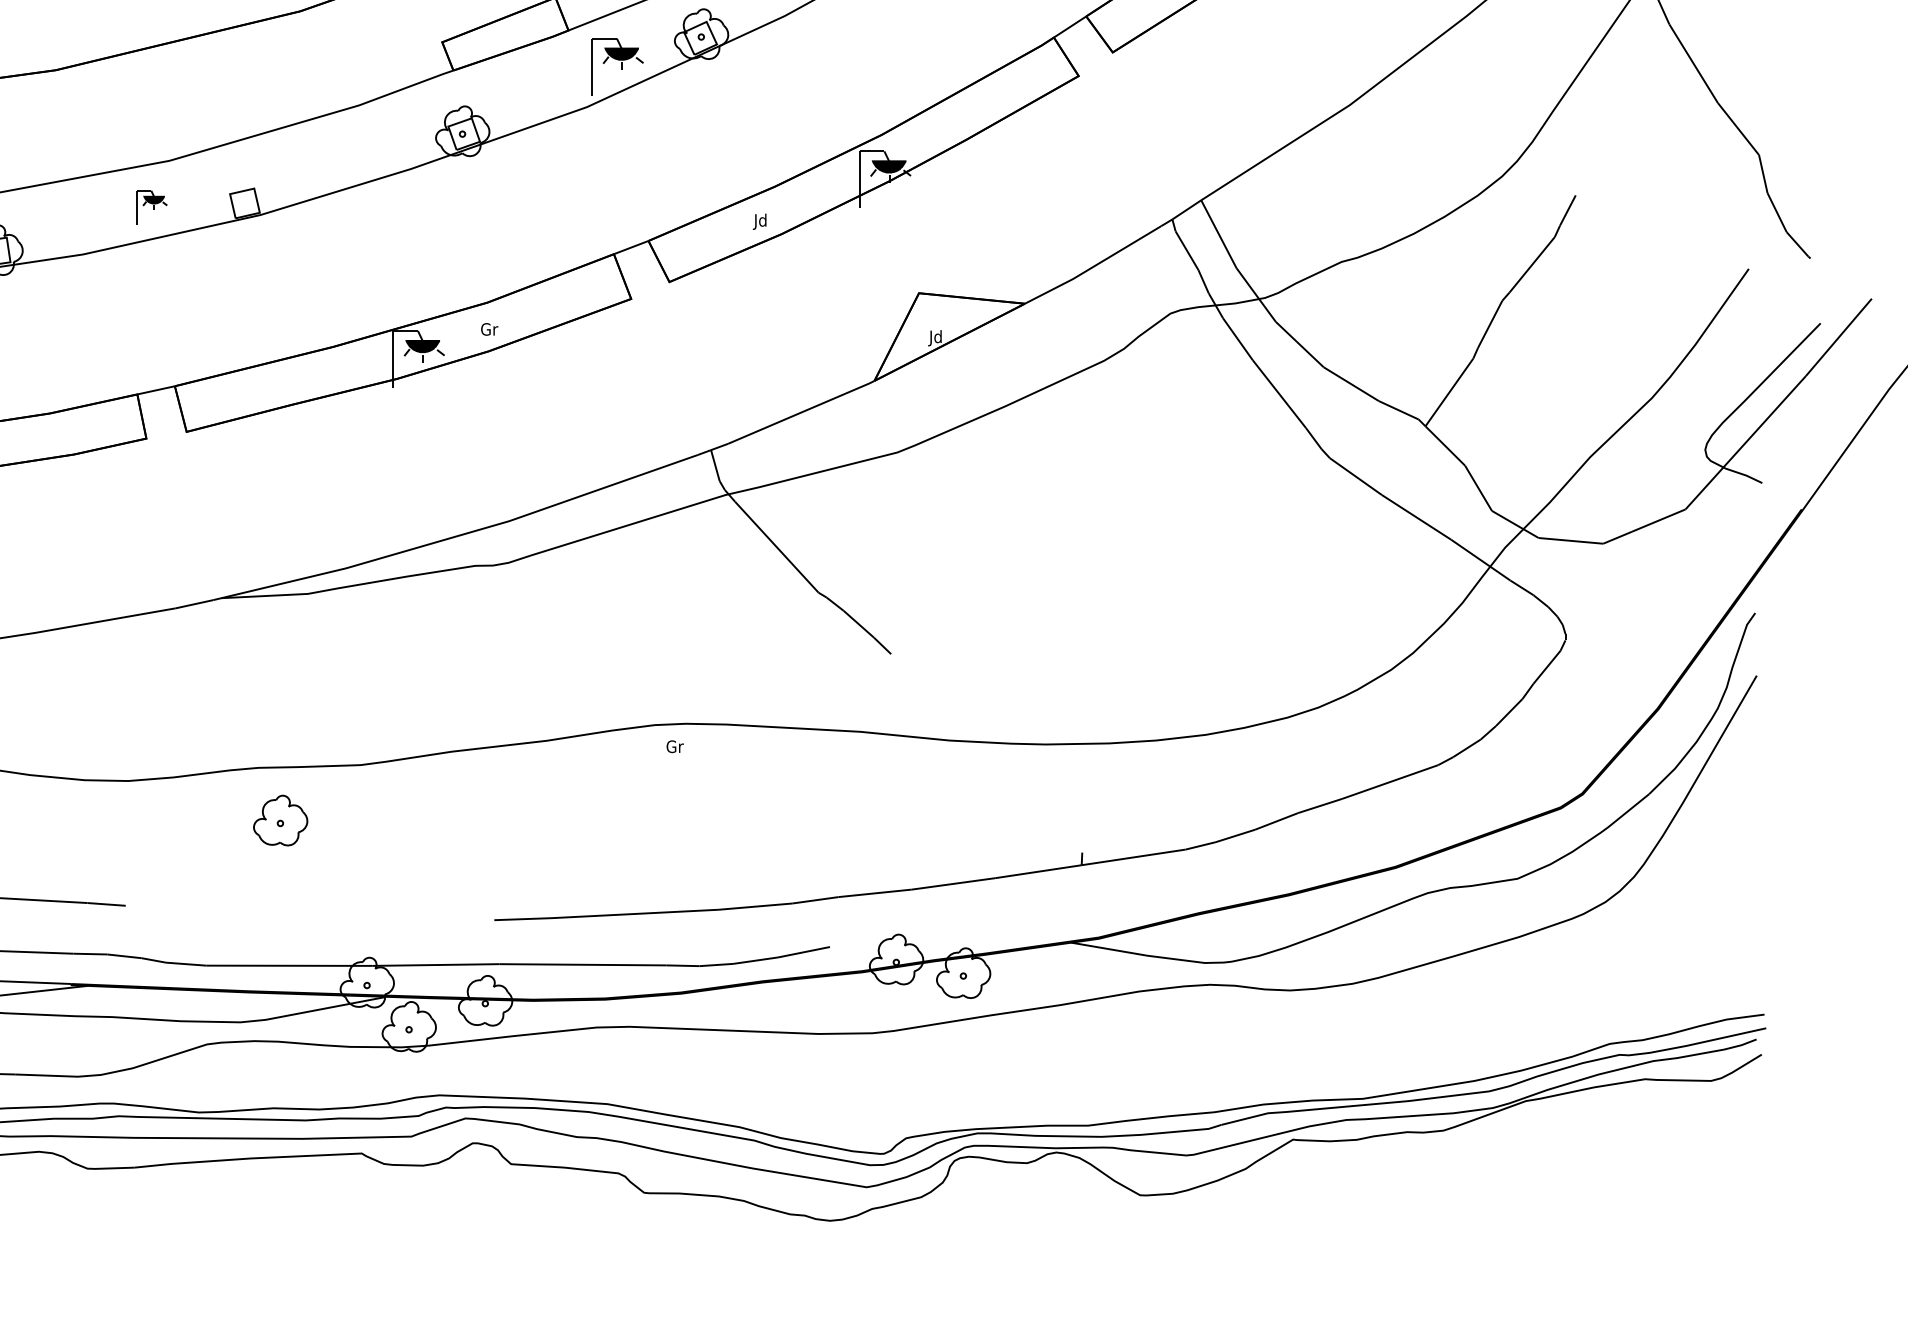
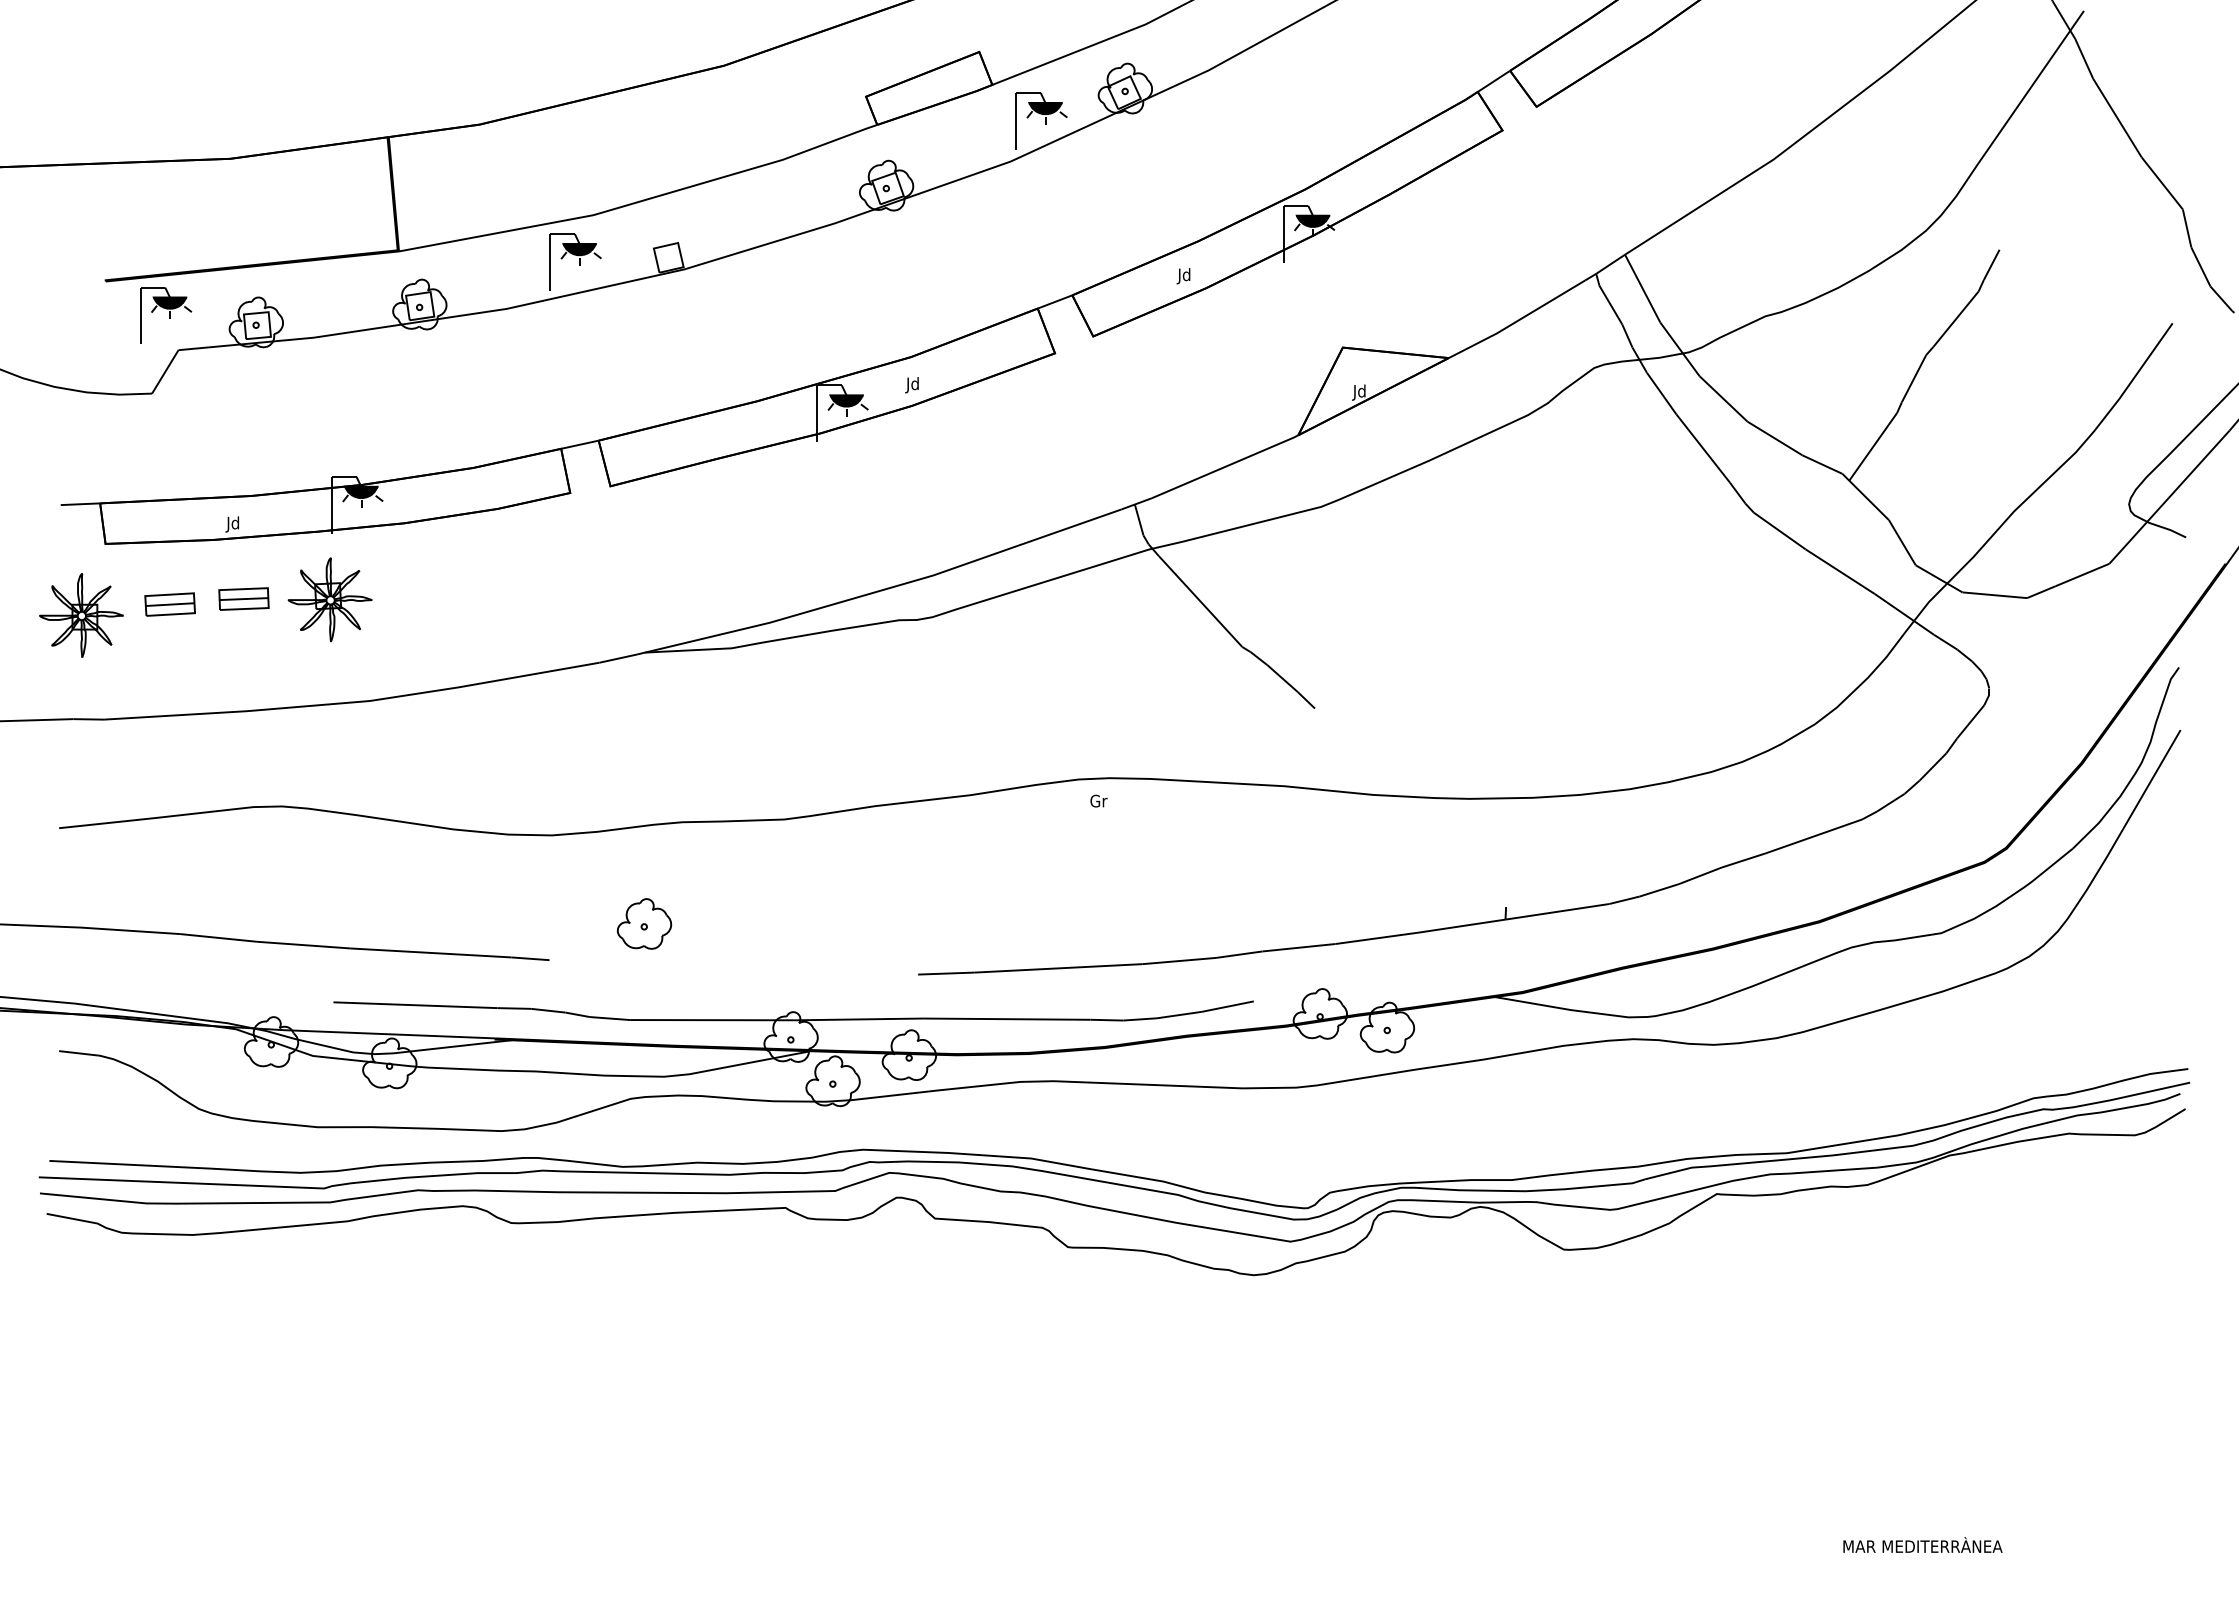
part: (151, 207) -> (575, 261), size x1.67
text: (489, 331) -> (913, 385), Gr -> Jd
part: (280, 820) -> (644, 923), moved

